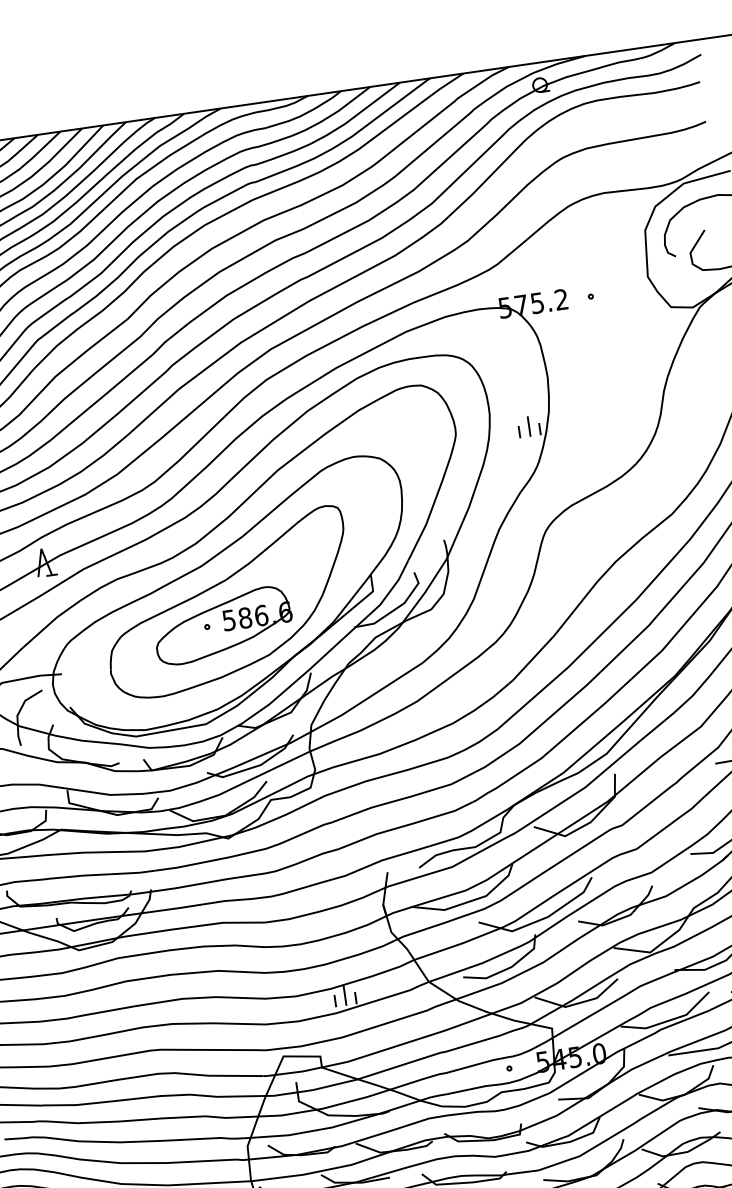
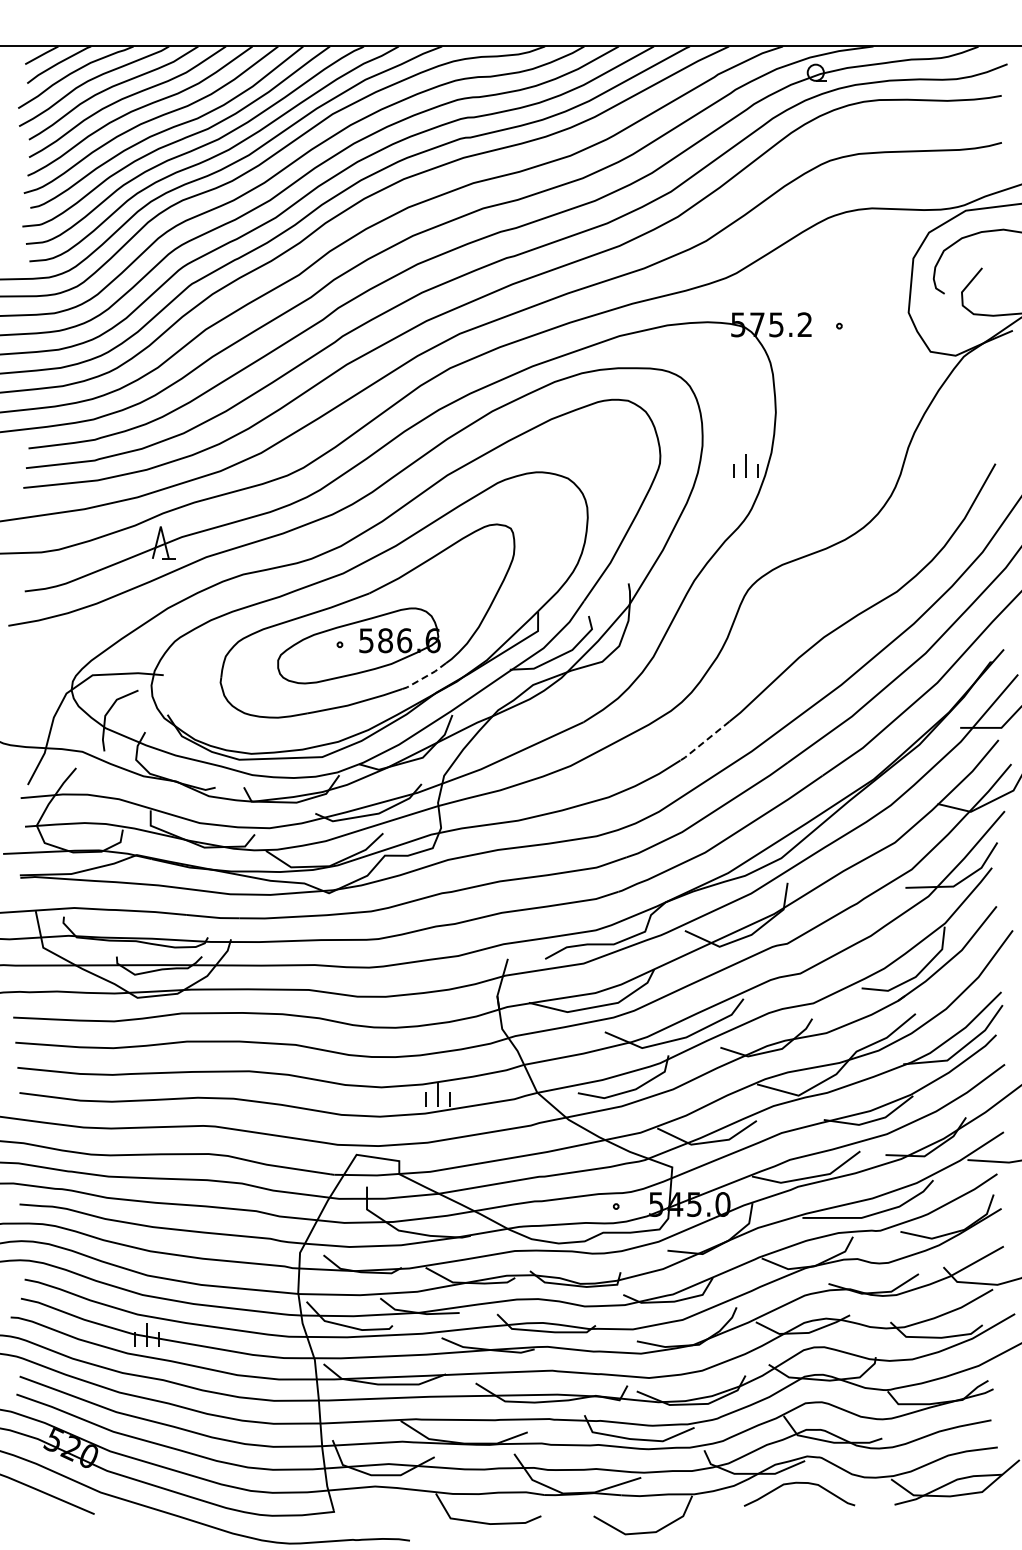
line: (282, 644) -> (424, 677), solid -> dashed
line: (527, 665) -> (704, 742), solid -> dashed

